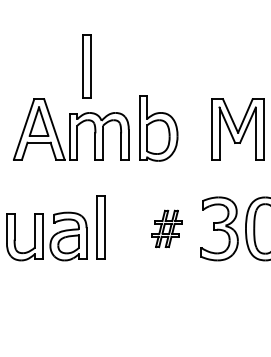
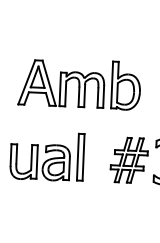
part: (86, 66) -> (74, 37), removed
part: (166, 228) -> (128, 160), size x1.67

